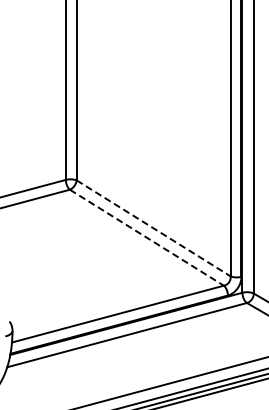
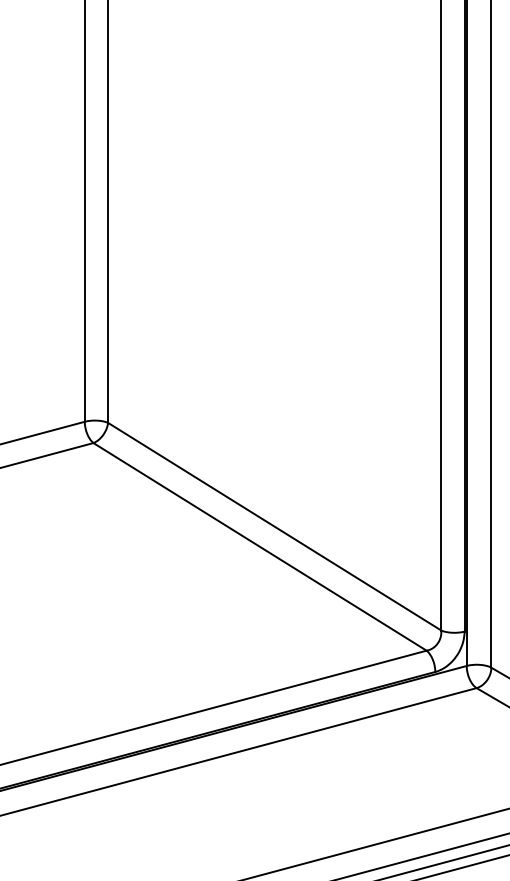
line: (153, 228) -> (274, 526), dashed -> solid
line: (146, 237) -> (259, 546), dashed -> solid

